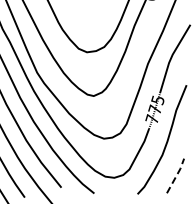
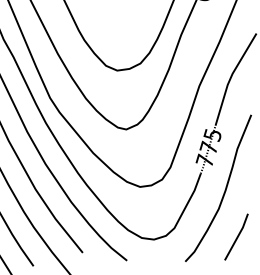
line: (176, 175) -> (237, 236), dashed -> solid

